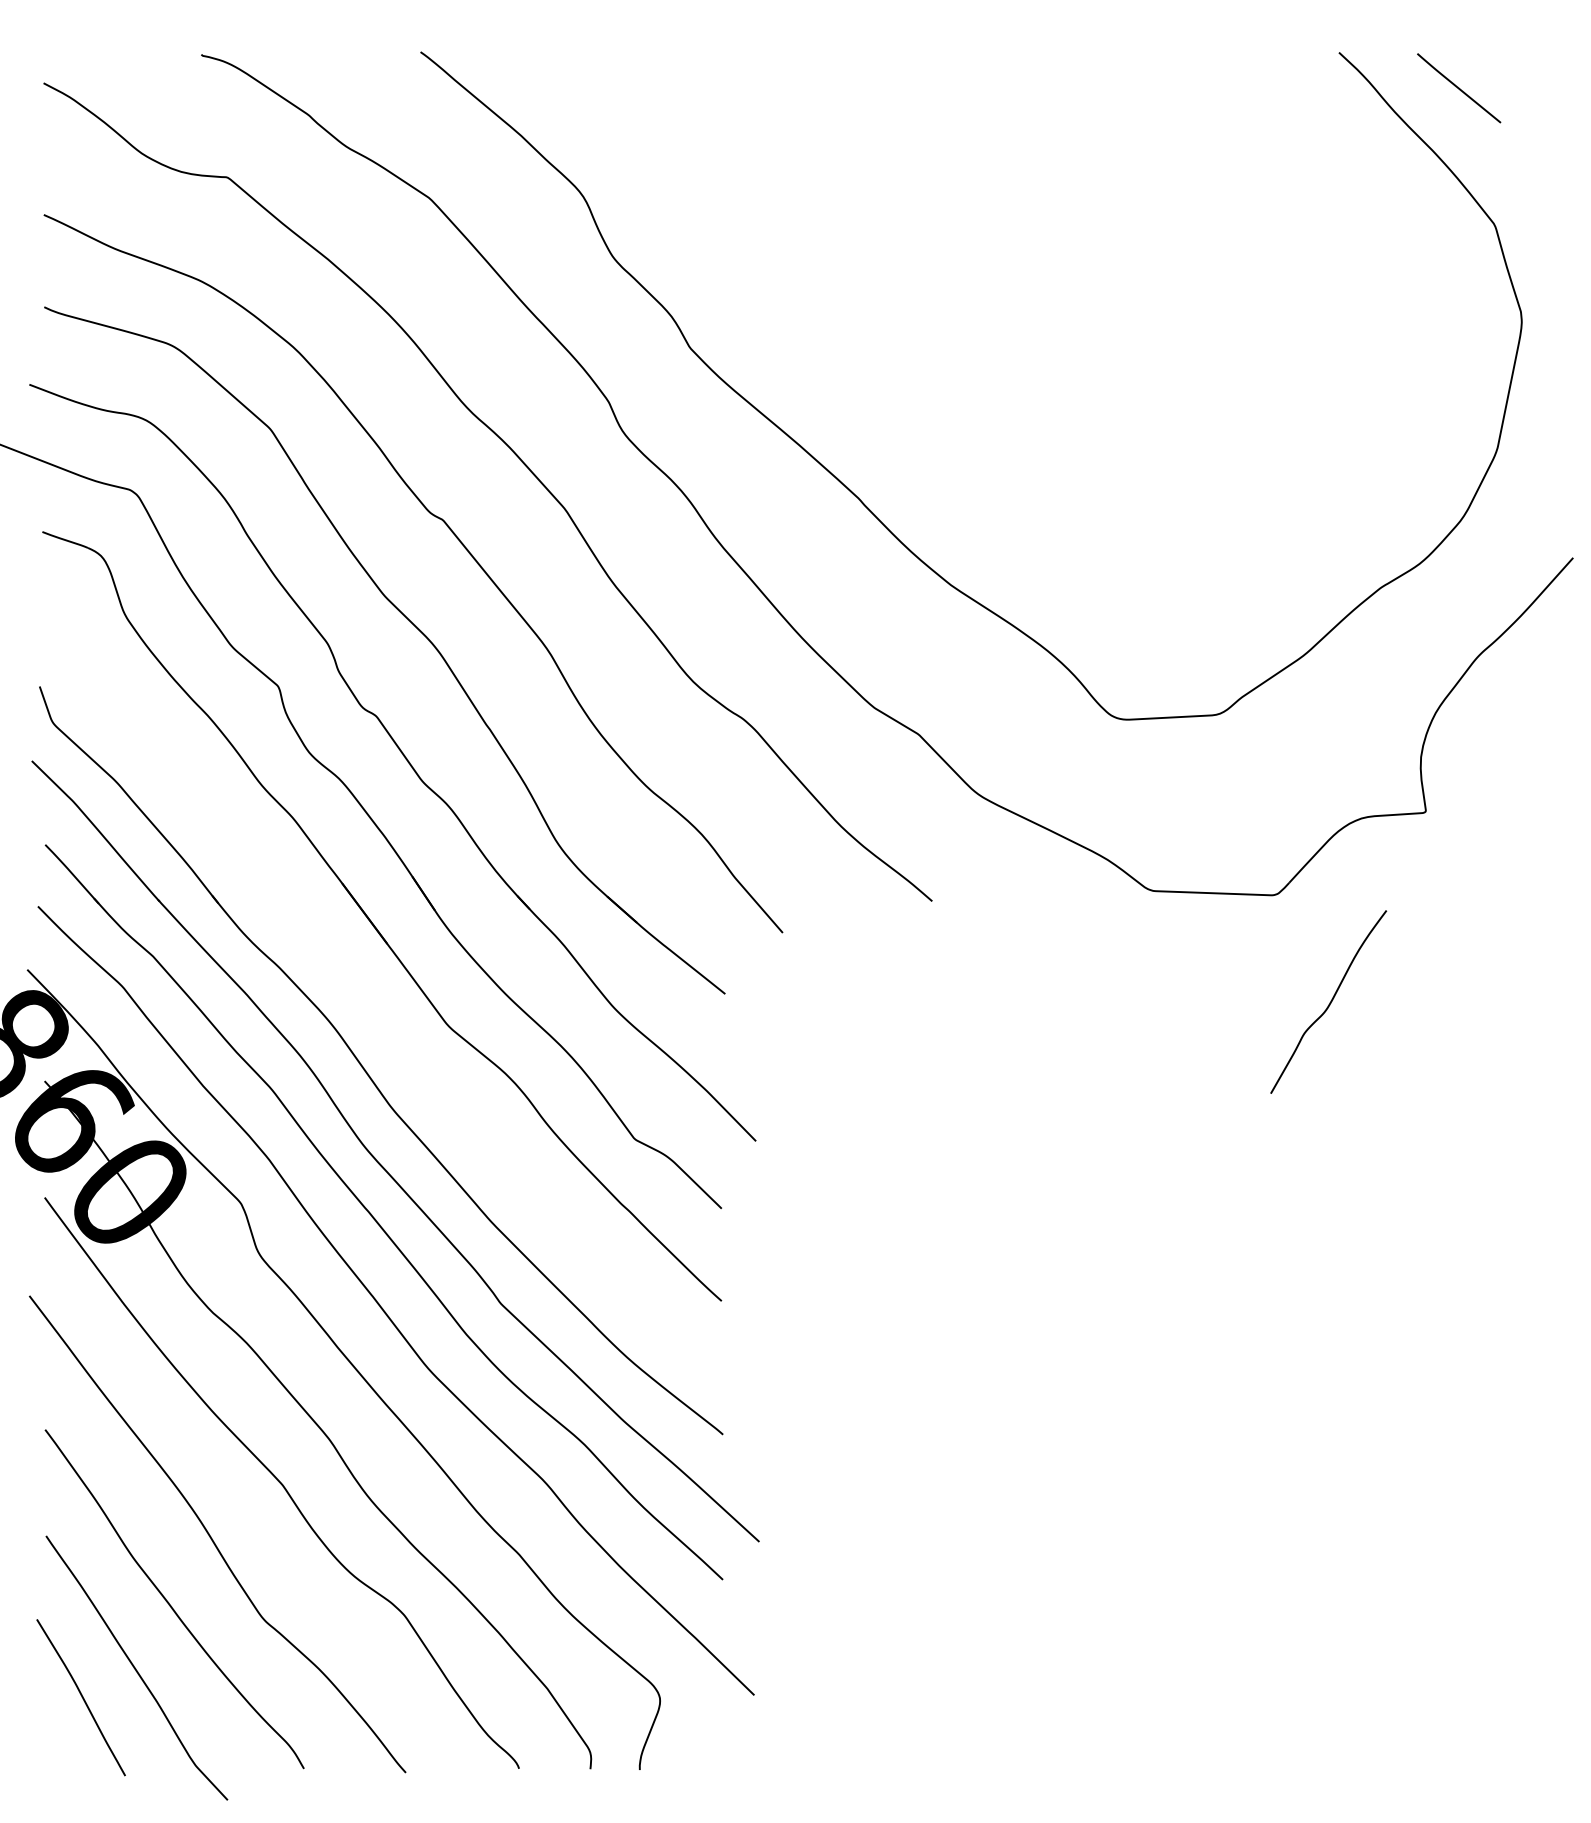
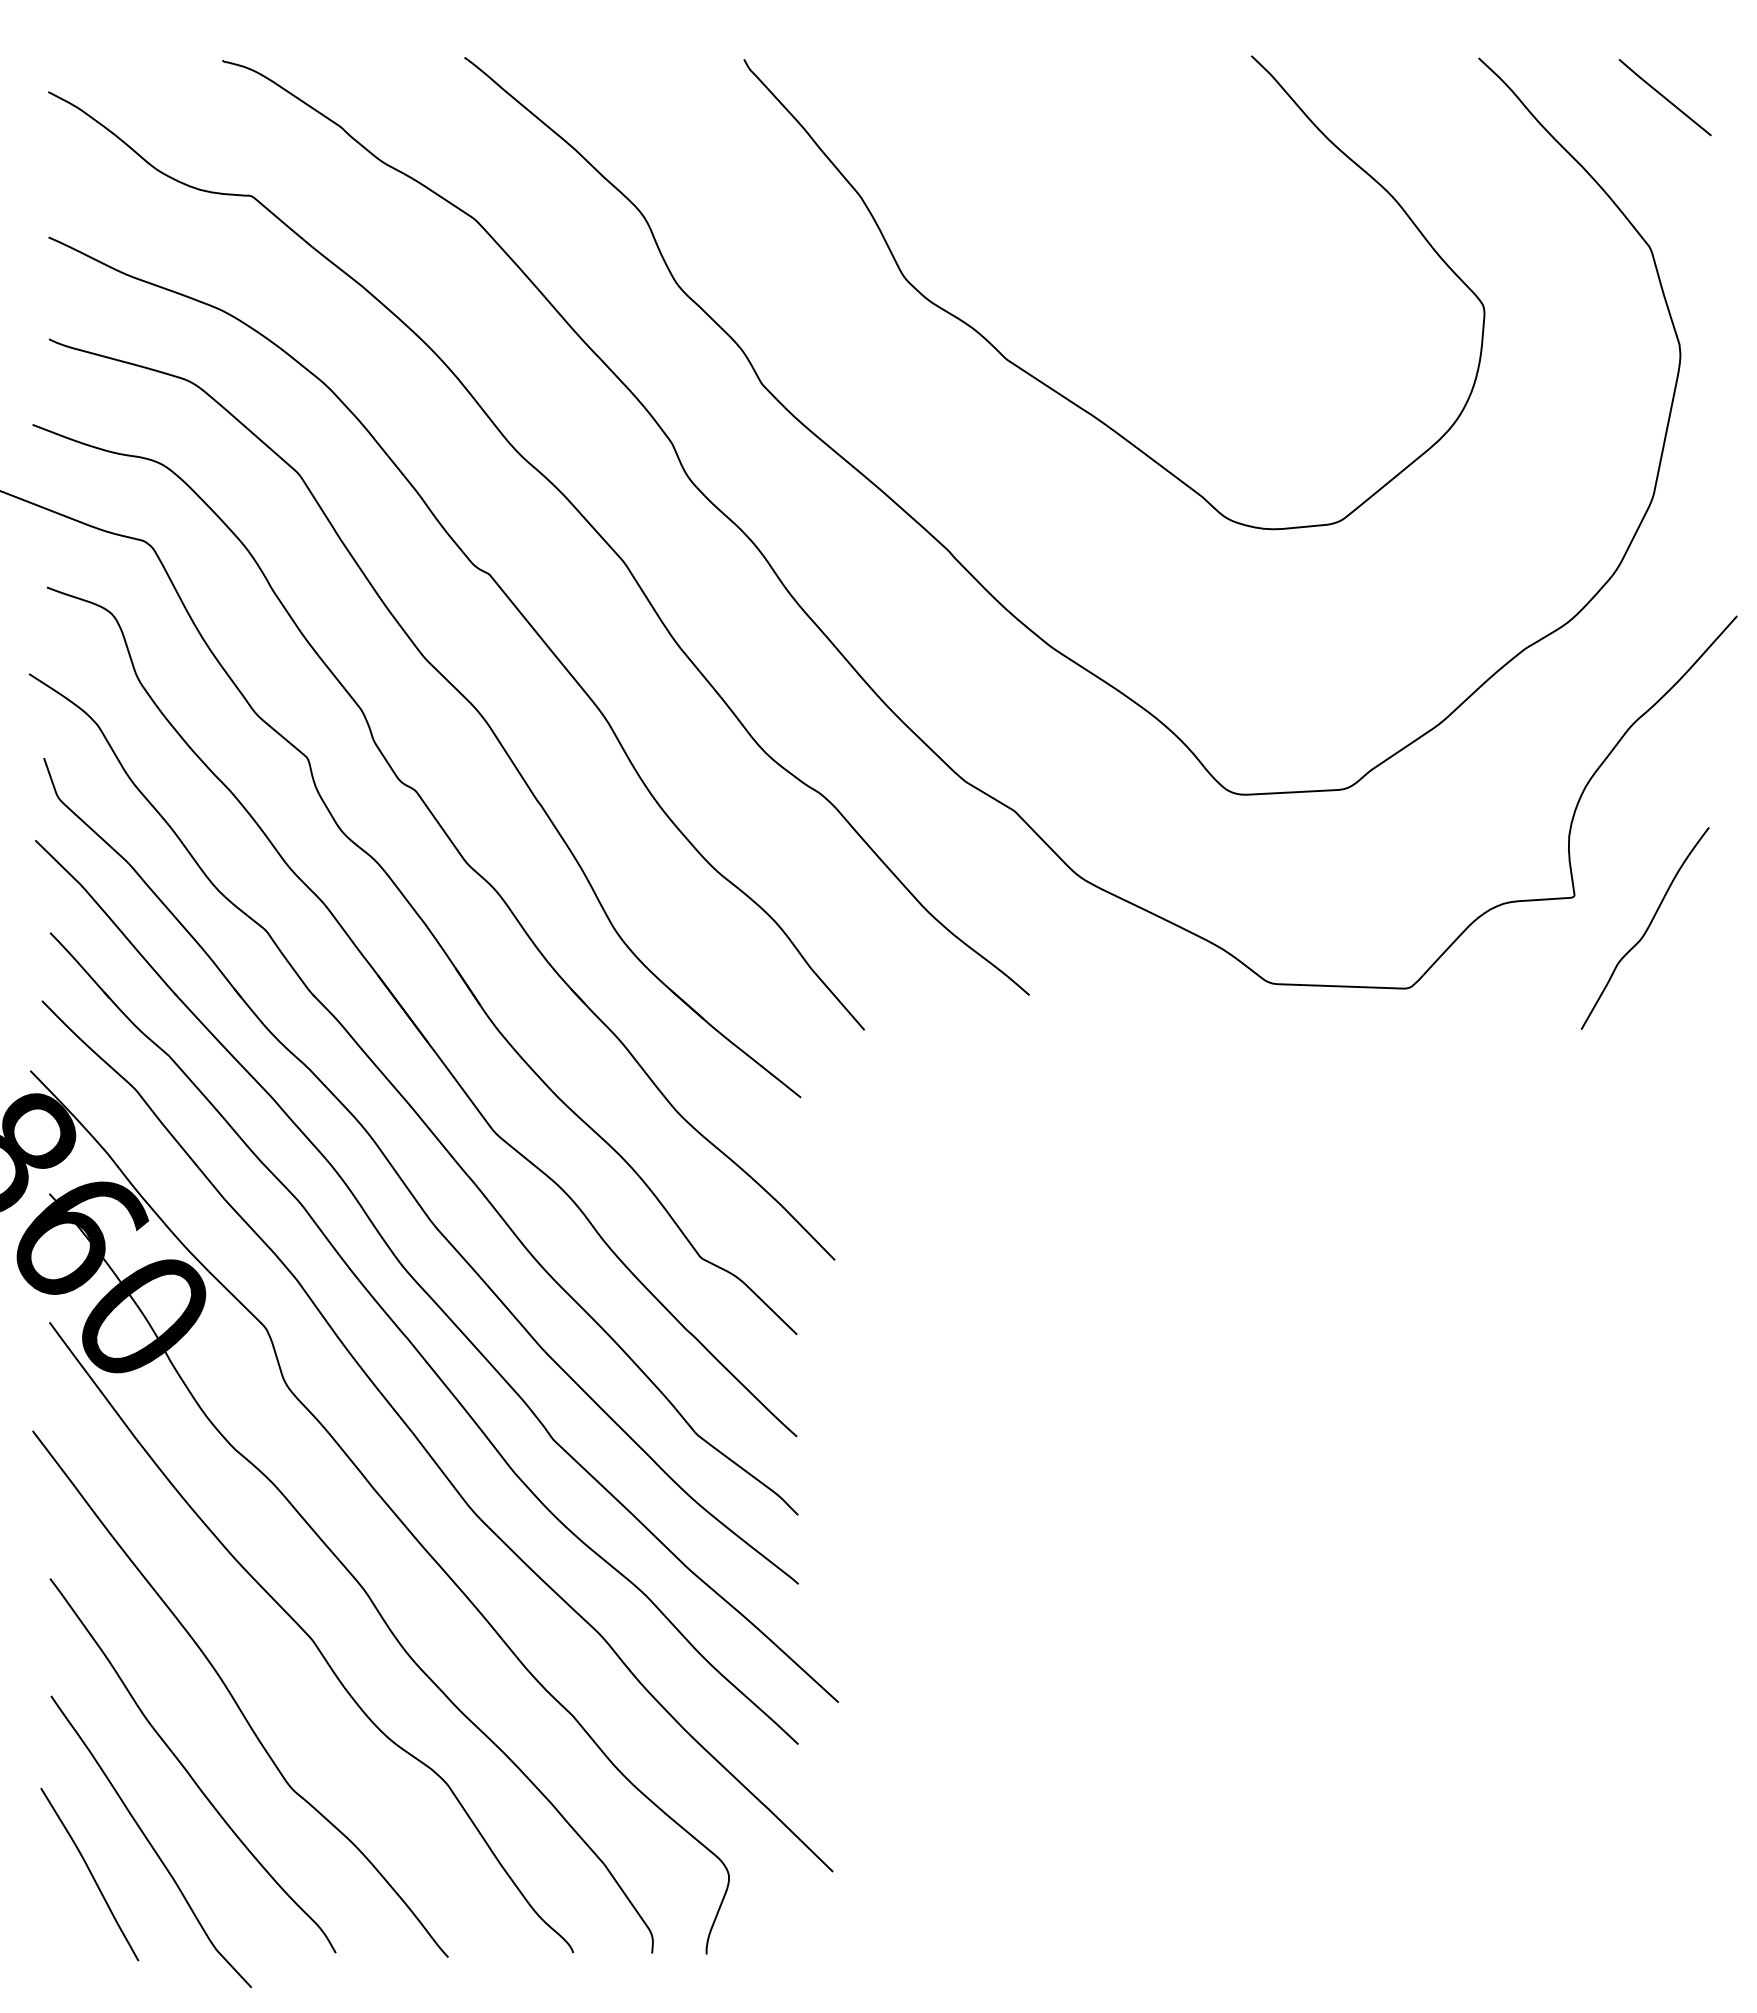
line: (1458, 88) -> (1664, 97), moved
curve: (952, 350) -> (1051, 387), added
part: (368, 996) -> (407, 1100), added
curve: (1329, 1002) -> (1646, 928), moved

